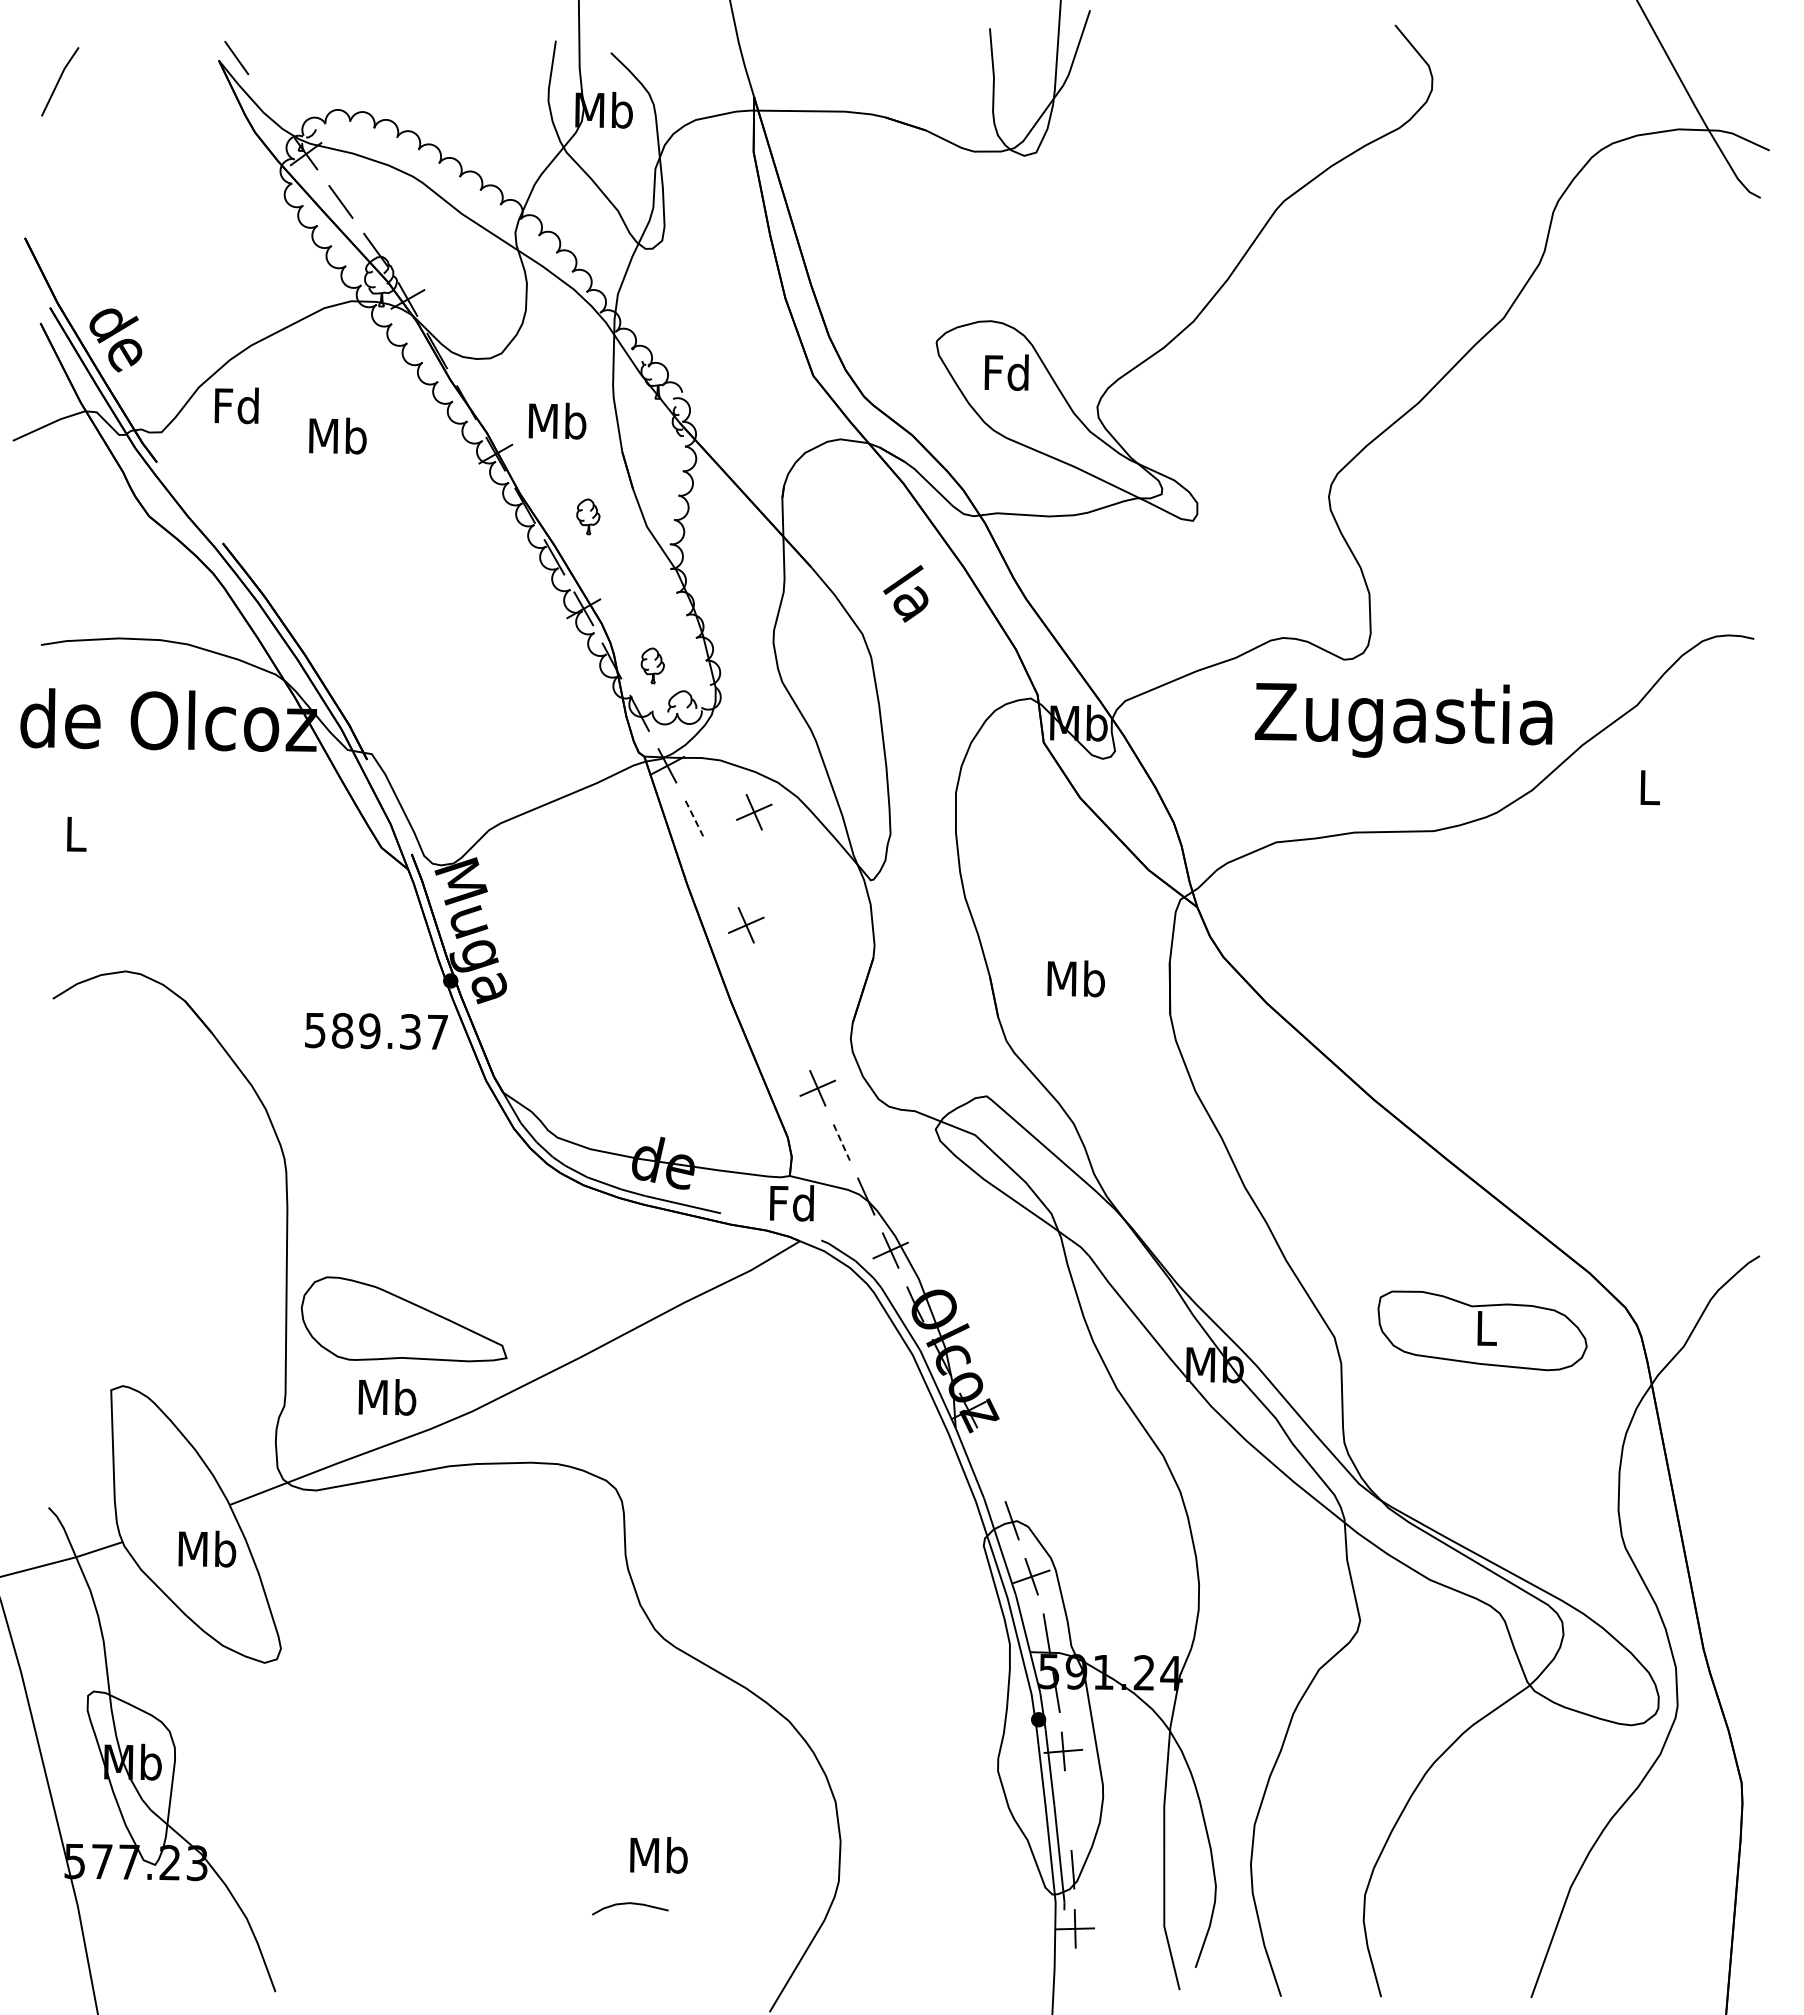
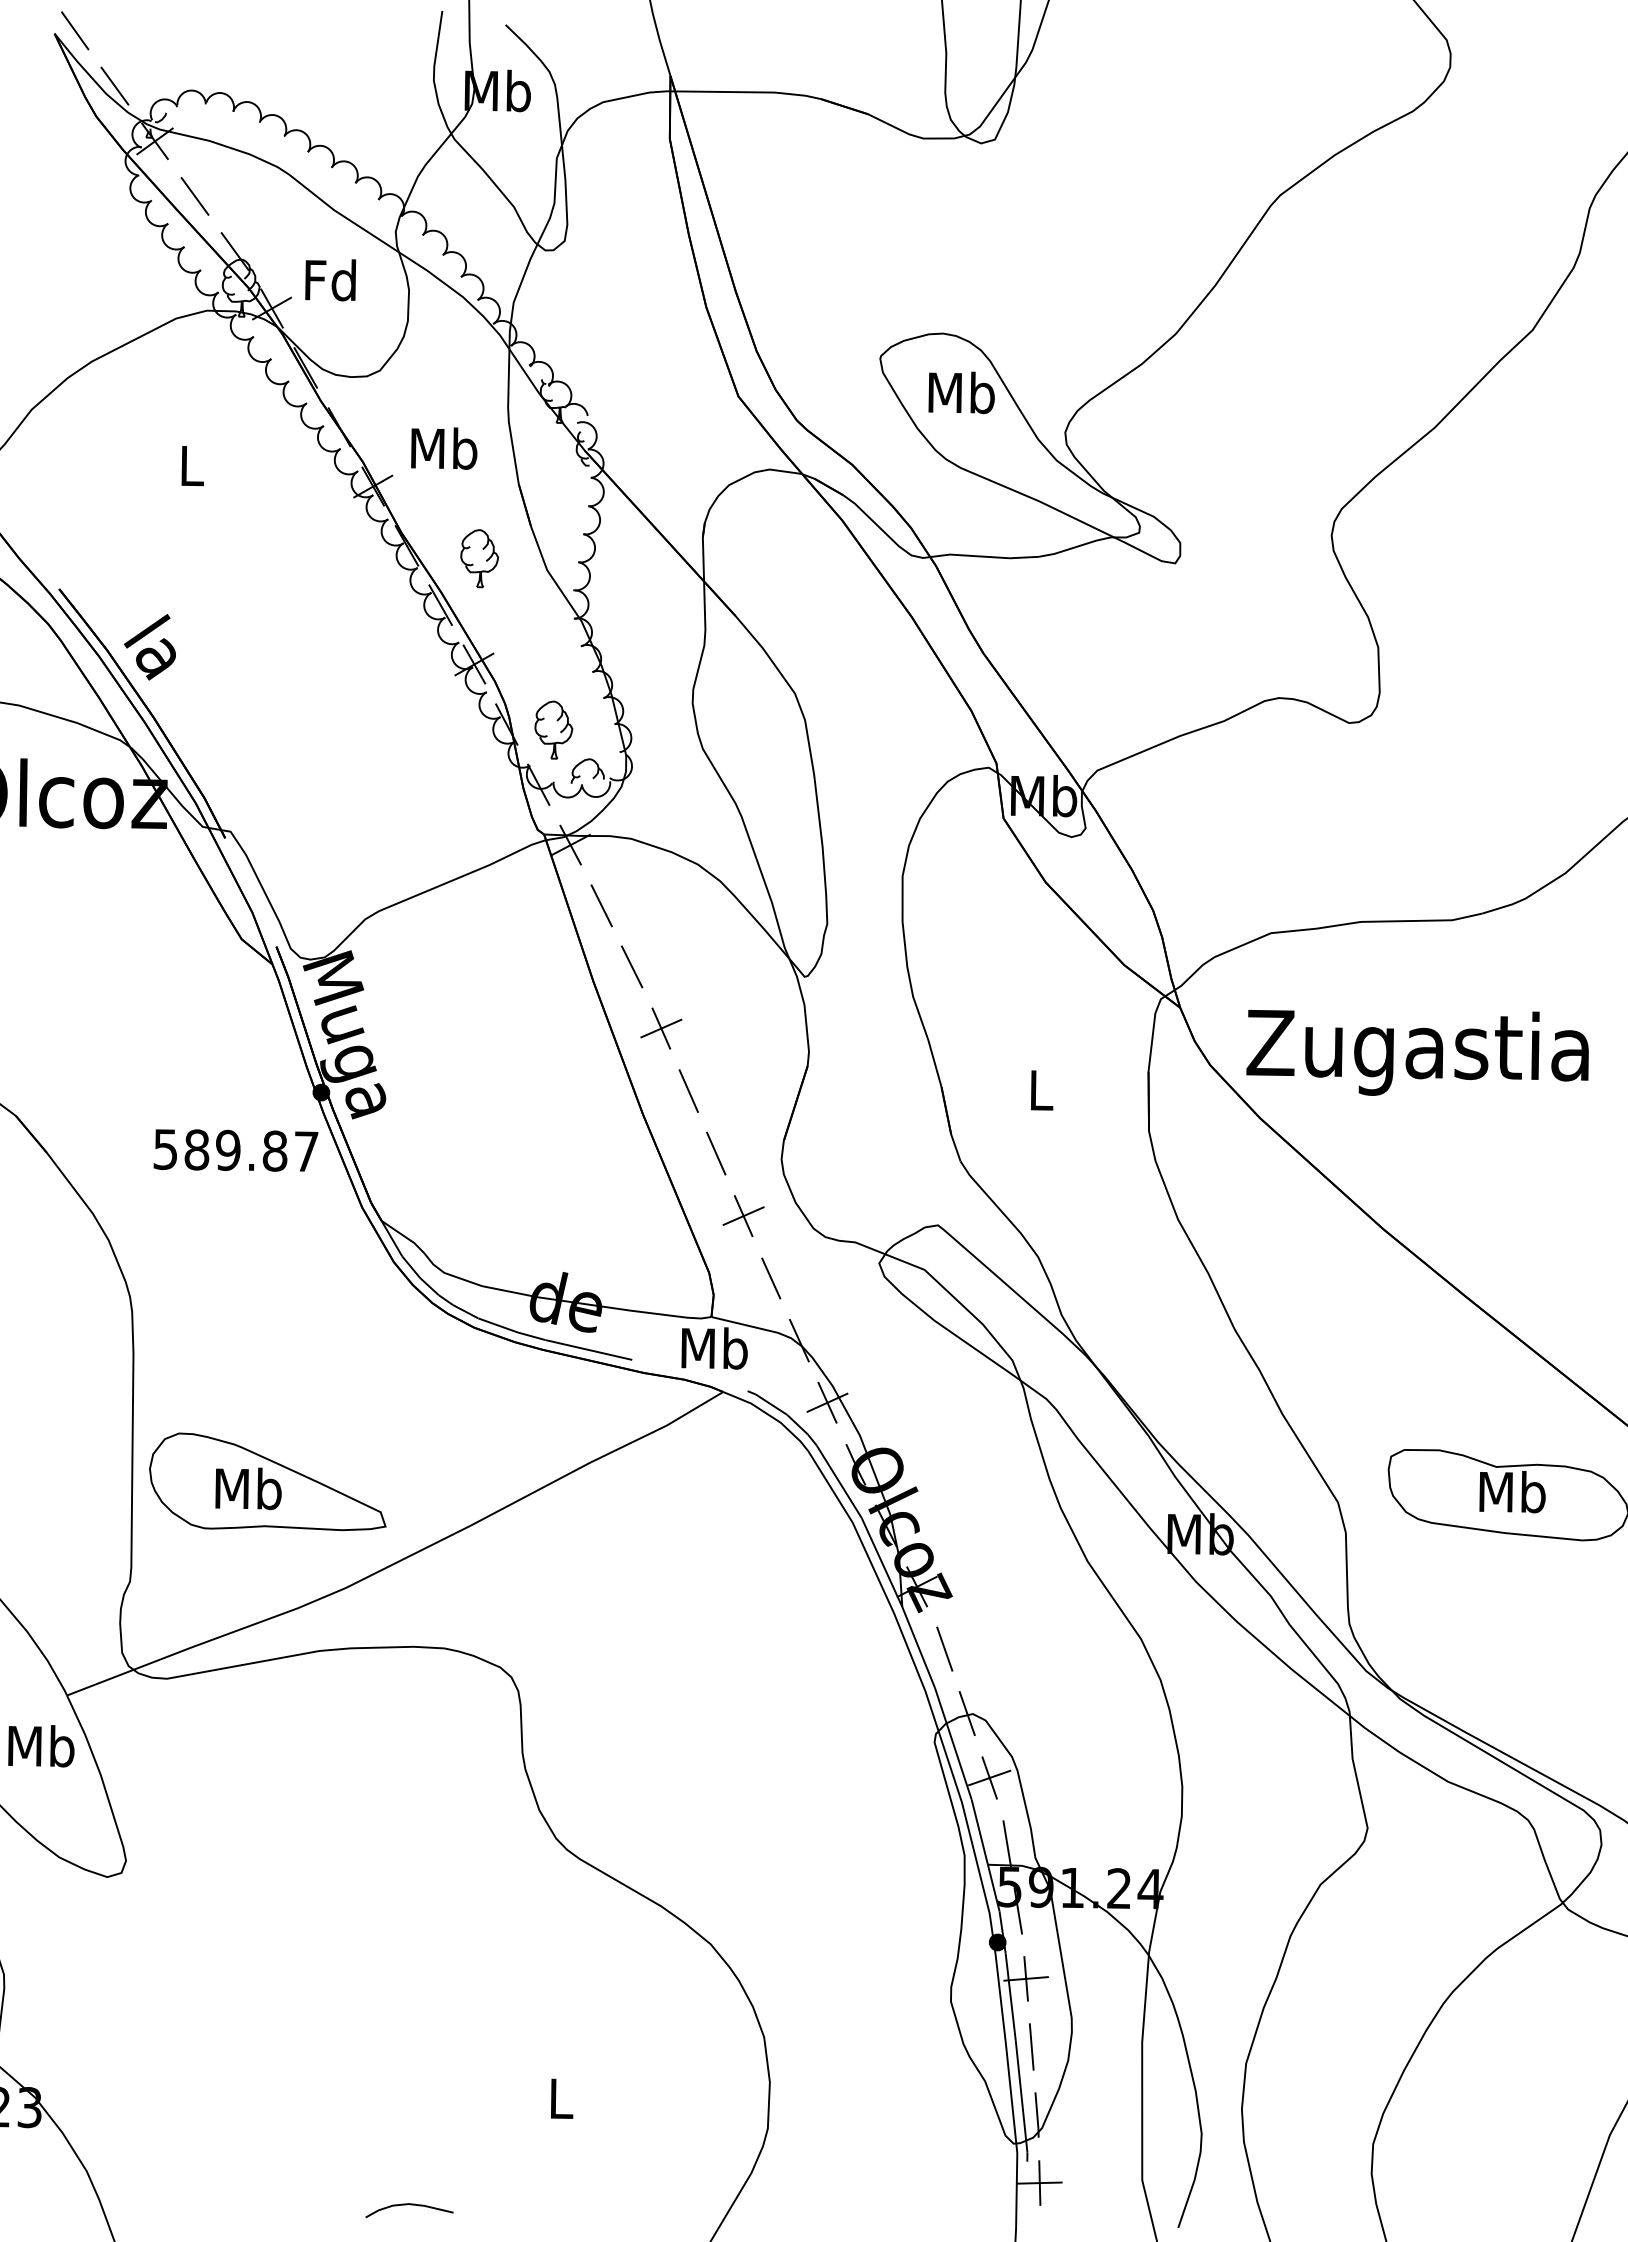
line: (270, 106) -> (114, 86), added
text: (1007, 372) -> (961, 392), Fd -> Mb
text: (236, 405) -> (330, 279), moved
text: (337, 435) -> (191, 465), Mb -> L
part: (588, 516) -> (479, 558), size x1.43
text: (905, 593) -> (149, 646), moved
part: (652, 665) -> (553, 729), size x1.43
text: (1403, 720) -> (1417, 1052), moved
part: (754, 812) -> (670, 898), removed
line: (694, 818) -> (601, 905), dashed -> solid
line: (720, 871) -> (631, 966), added
text: (1075, 978) -> (1040, 1089), Mb -> L
line: (770, 979) -> (689, 1090), added
text: (410, 1031) -> (275, 1150), 589.37 -> 589.87
line: (793, 1033) -> (715, 1153), added
line: (841, 1141) -> (770, 1277), dashed -> solid
text: (792, 1203) -> (714, 1348), Fd -> Mb
text: (1485, 1327) -> (1511, 1491), L -> Mb
text: (387, 1397) -> (248, 1488), moved
line: (992, 1464) -> (944, 1648), added
line: (1067, 1810) -> (1030, 2046), added
text: (658, 1855) -> (560, 2098), Mb -> L
curve: (630, 1904) -> (409, 2205), moved

